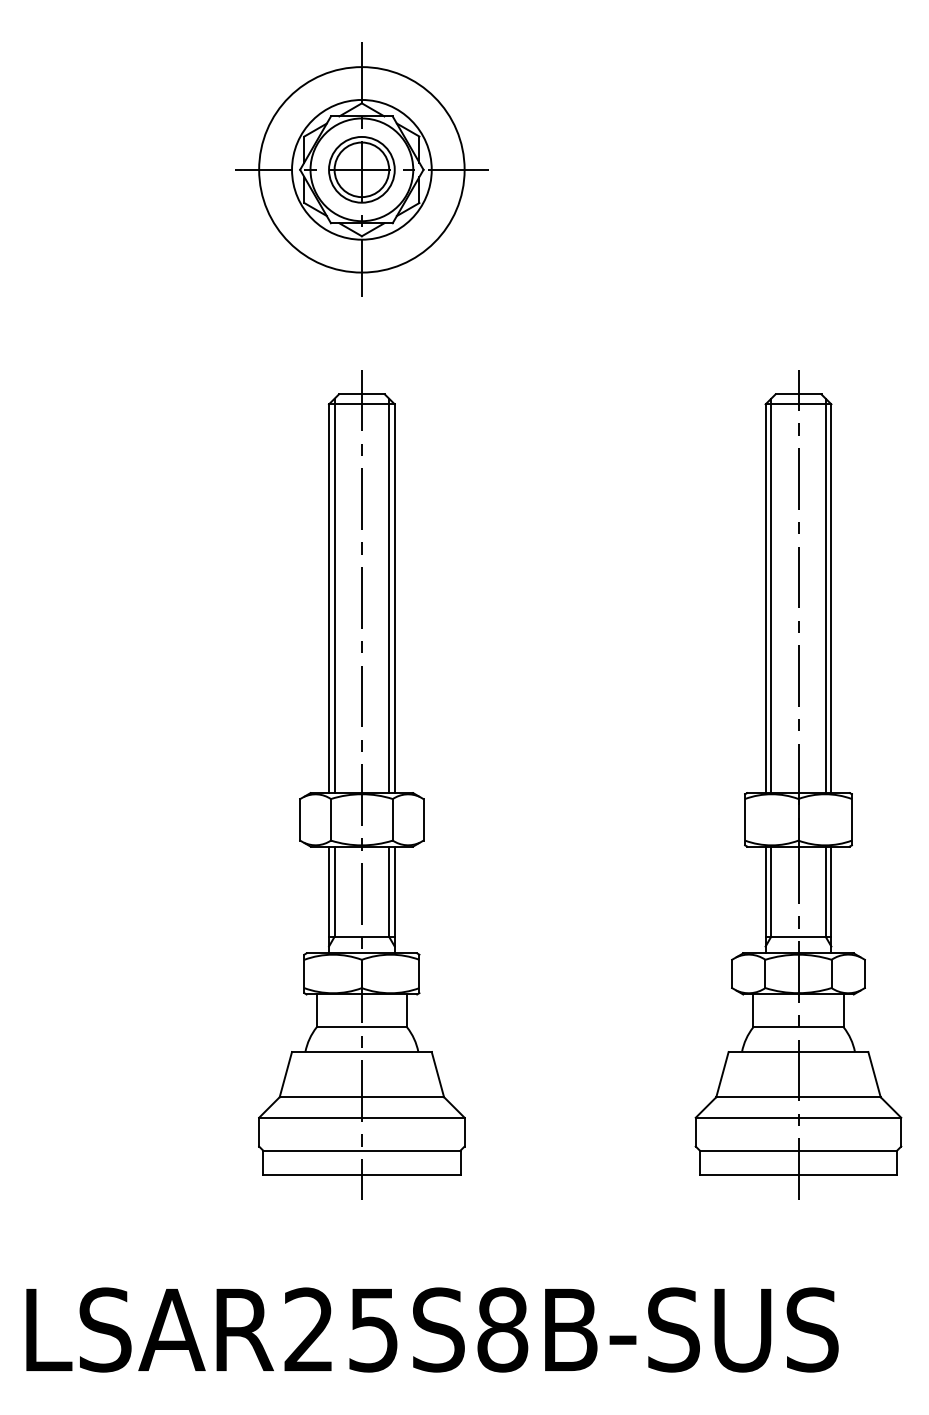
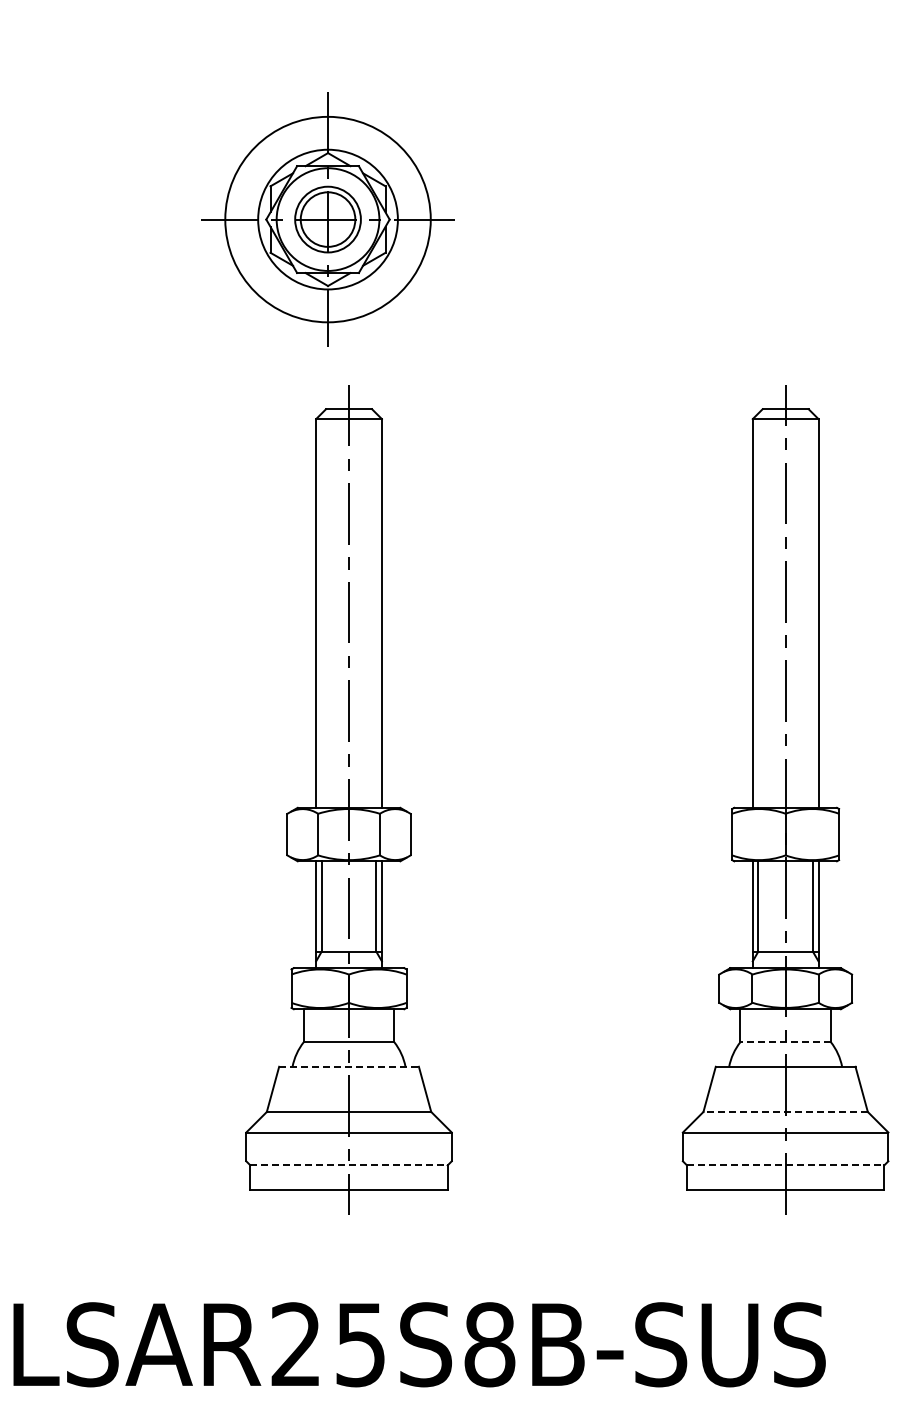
part: (361, 169) -> (327, 219), moved
line: (334, 595) -> (321, 610), removed
line: (389, 595) -> (376, 610), removed
line: (771, 595) -> (758, 610), removed
line: (825, 595) -> (812, 610), removed
line: (798, 1027) -> (785, 1042), solid -> dashed
line: (361, 1052) -> (348, 1067), solid -> dashed
line: (798, 1097) -> (785, 1112), solid -> dashed
line: (361, 1150) -> (348, 1165), solid -> dashed
line: (798, 1150) -> (785, 1165), solid -> dashed

